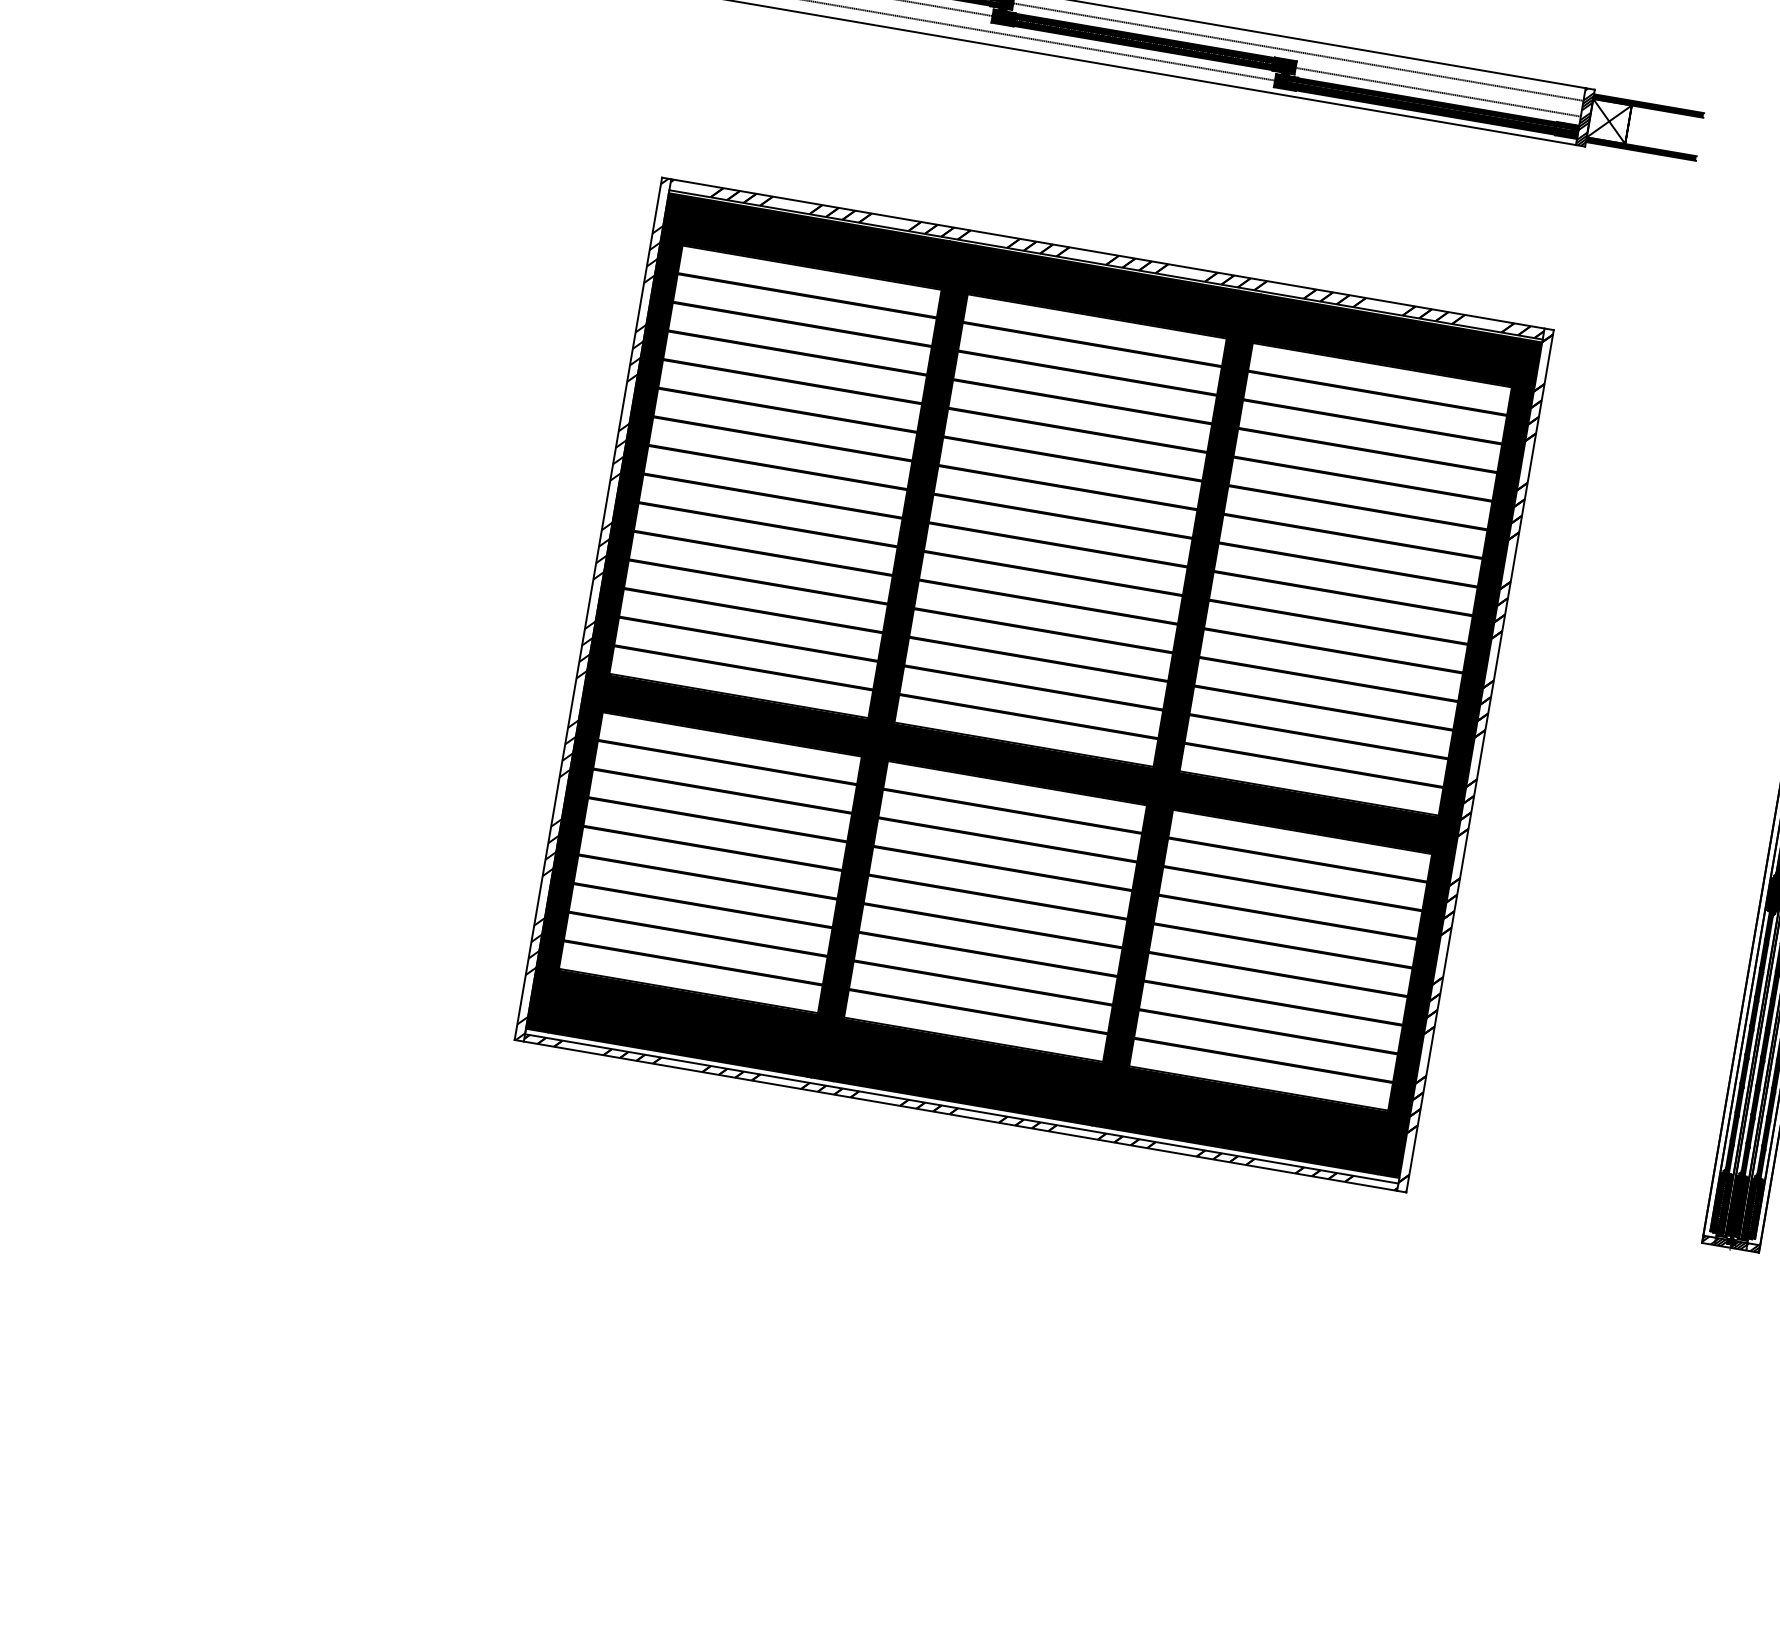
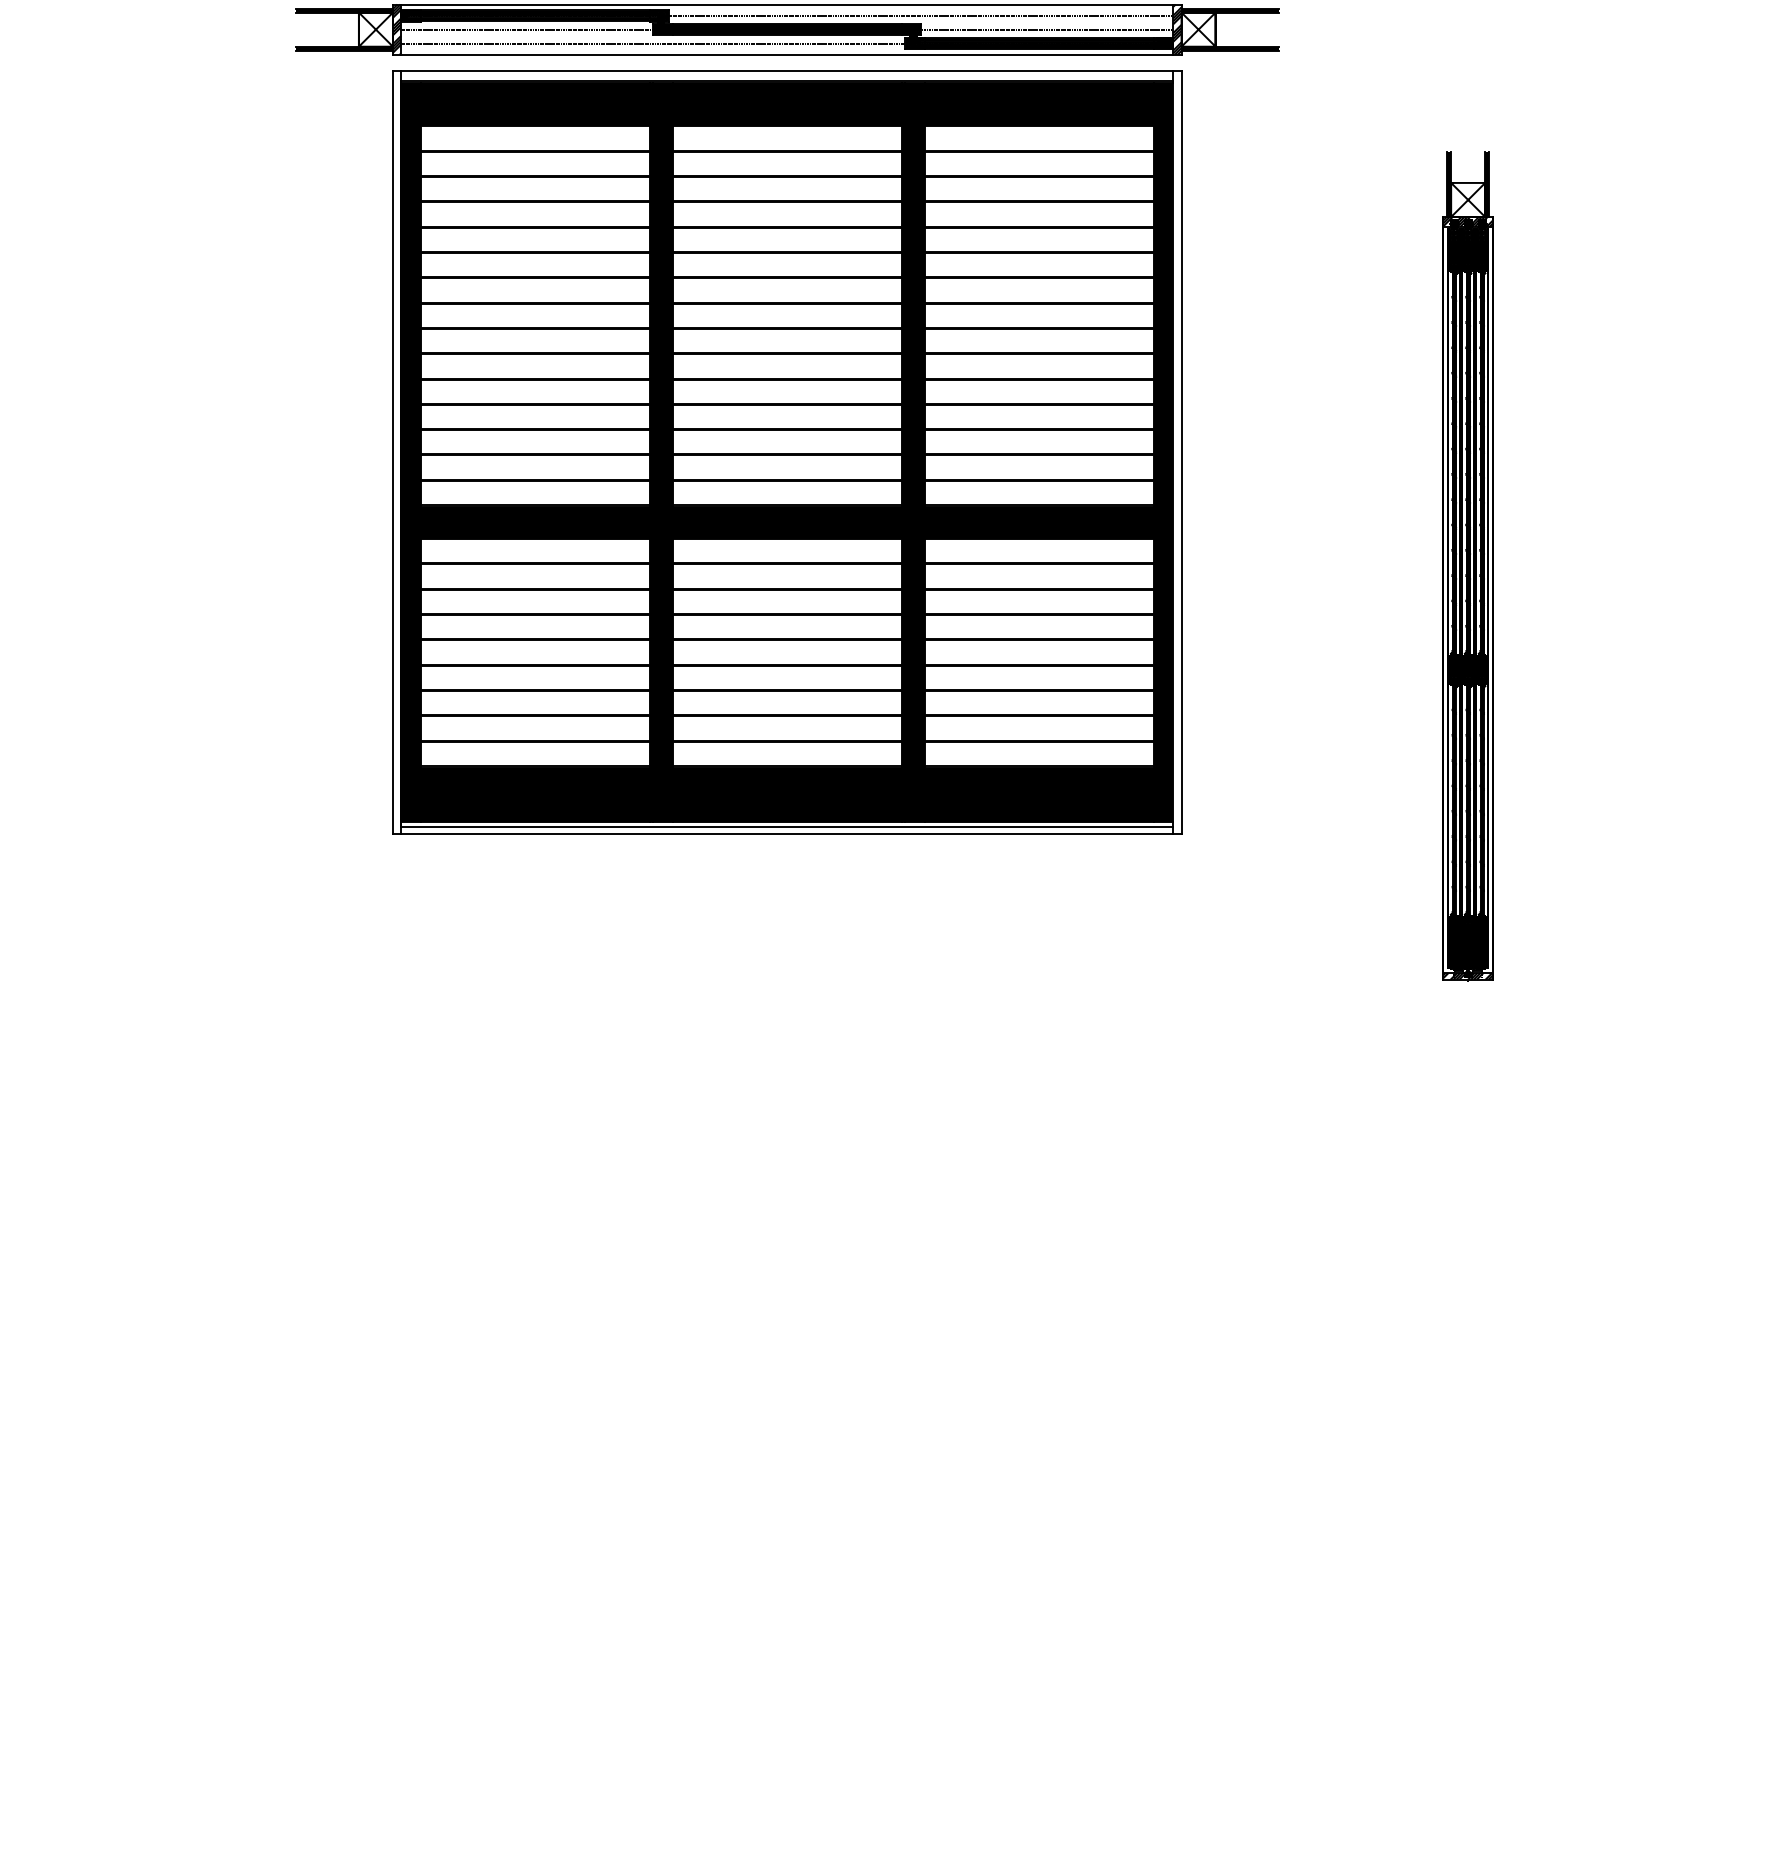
part: (1034, 685) -> (787, 452), moved

